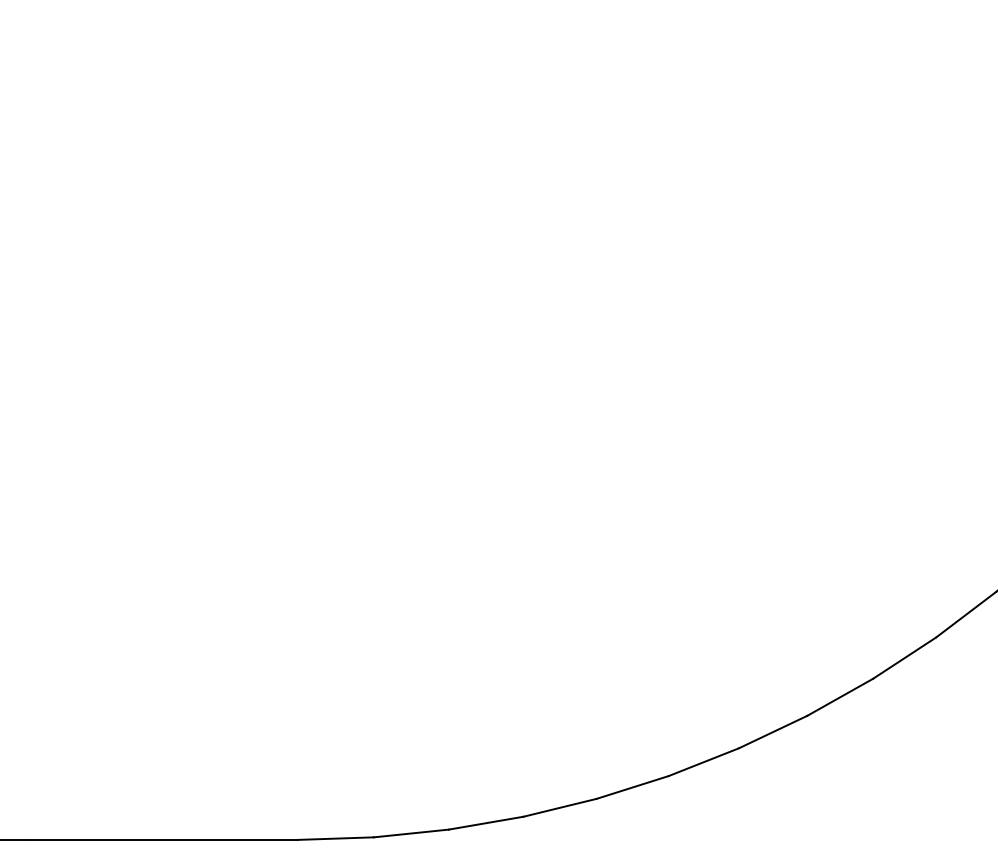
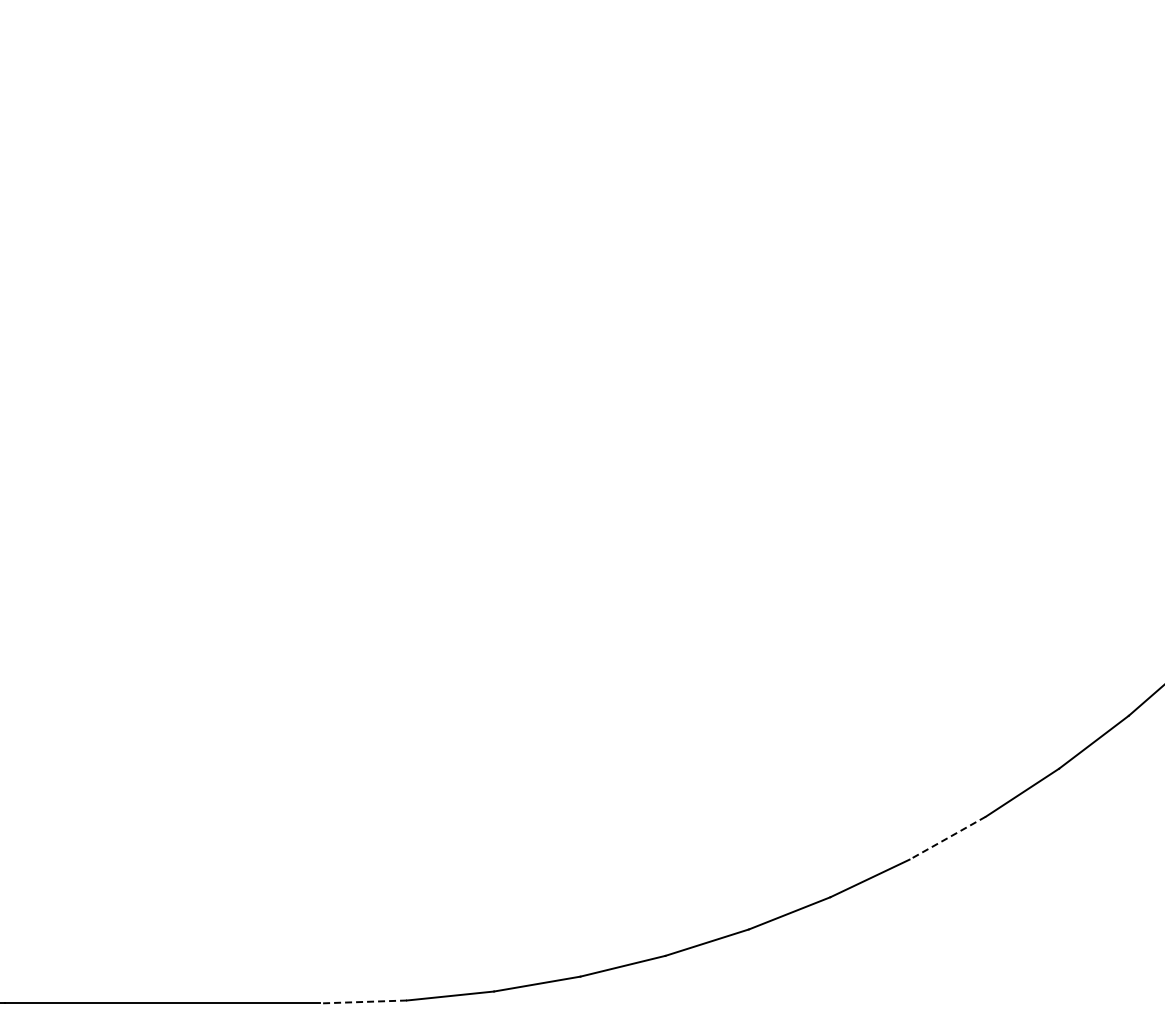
line: (839, 697) -> (947, 838), solid -> dashed
line: (336, 838) -> (363, 1001), solid -> dashed

